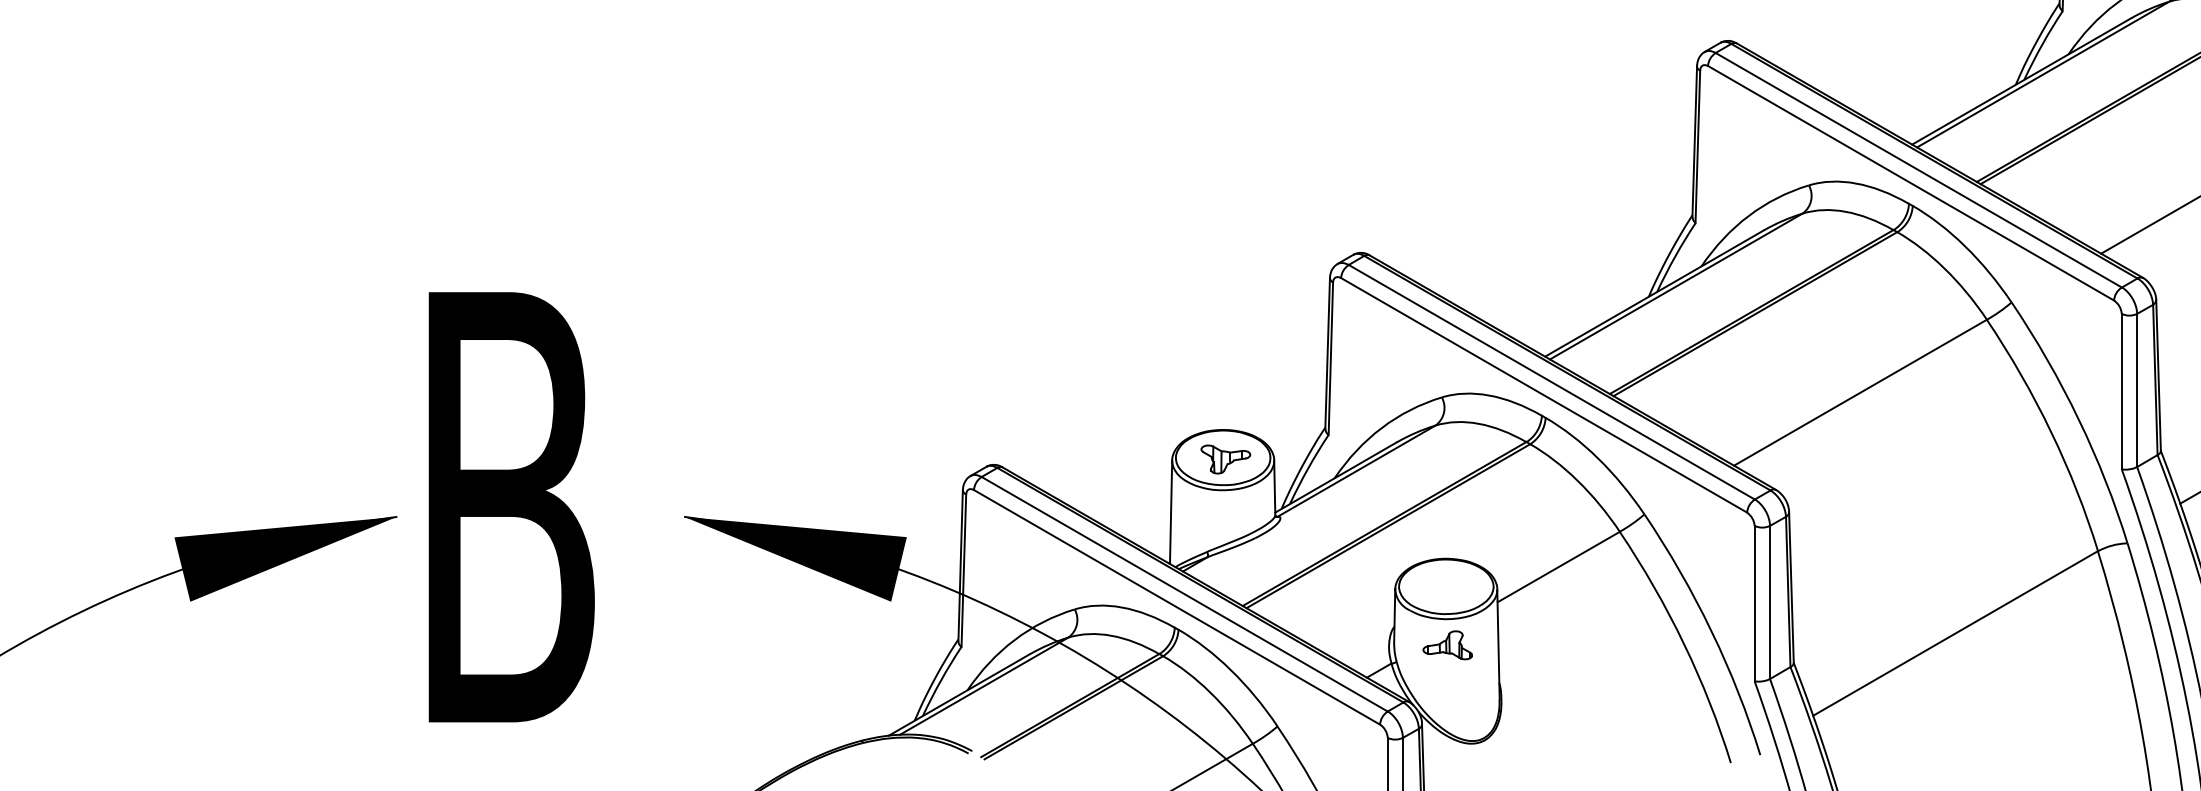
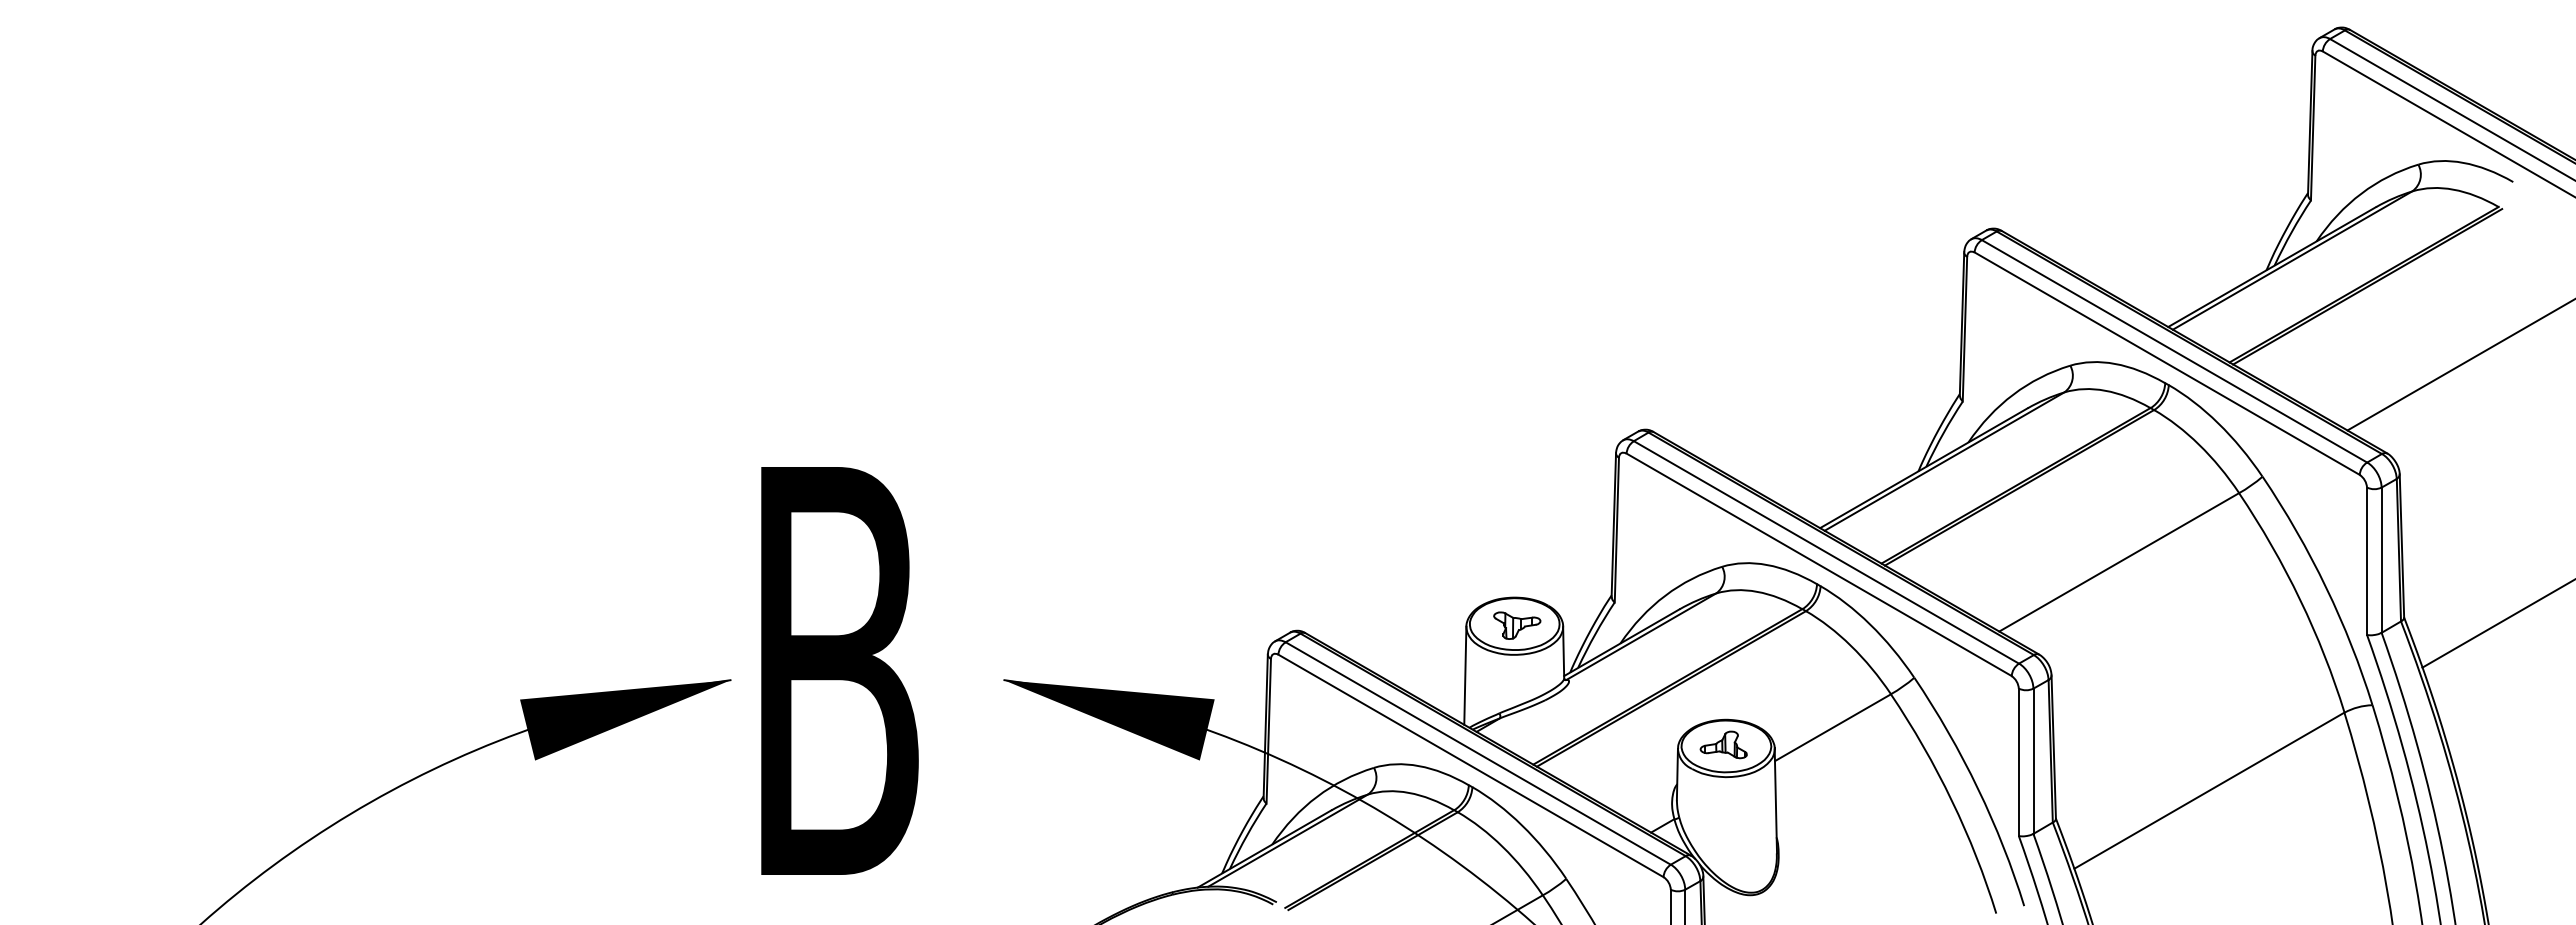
part: (1447, 644) -> (1723, 744), moved

